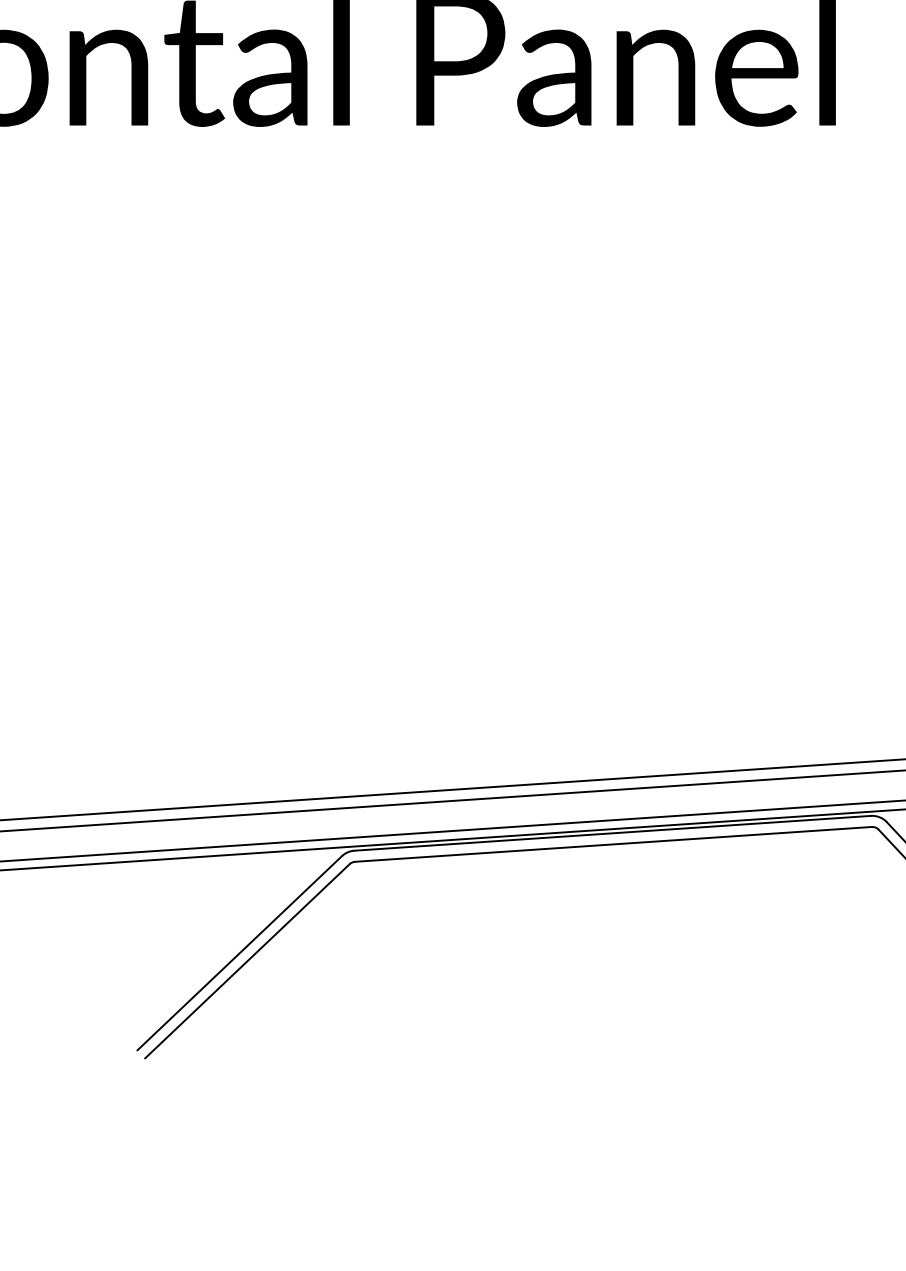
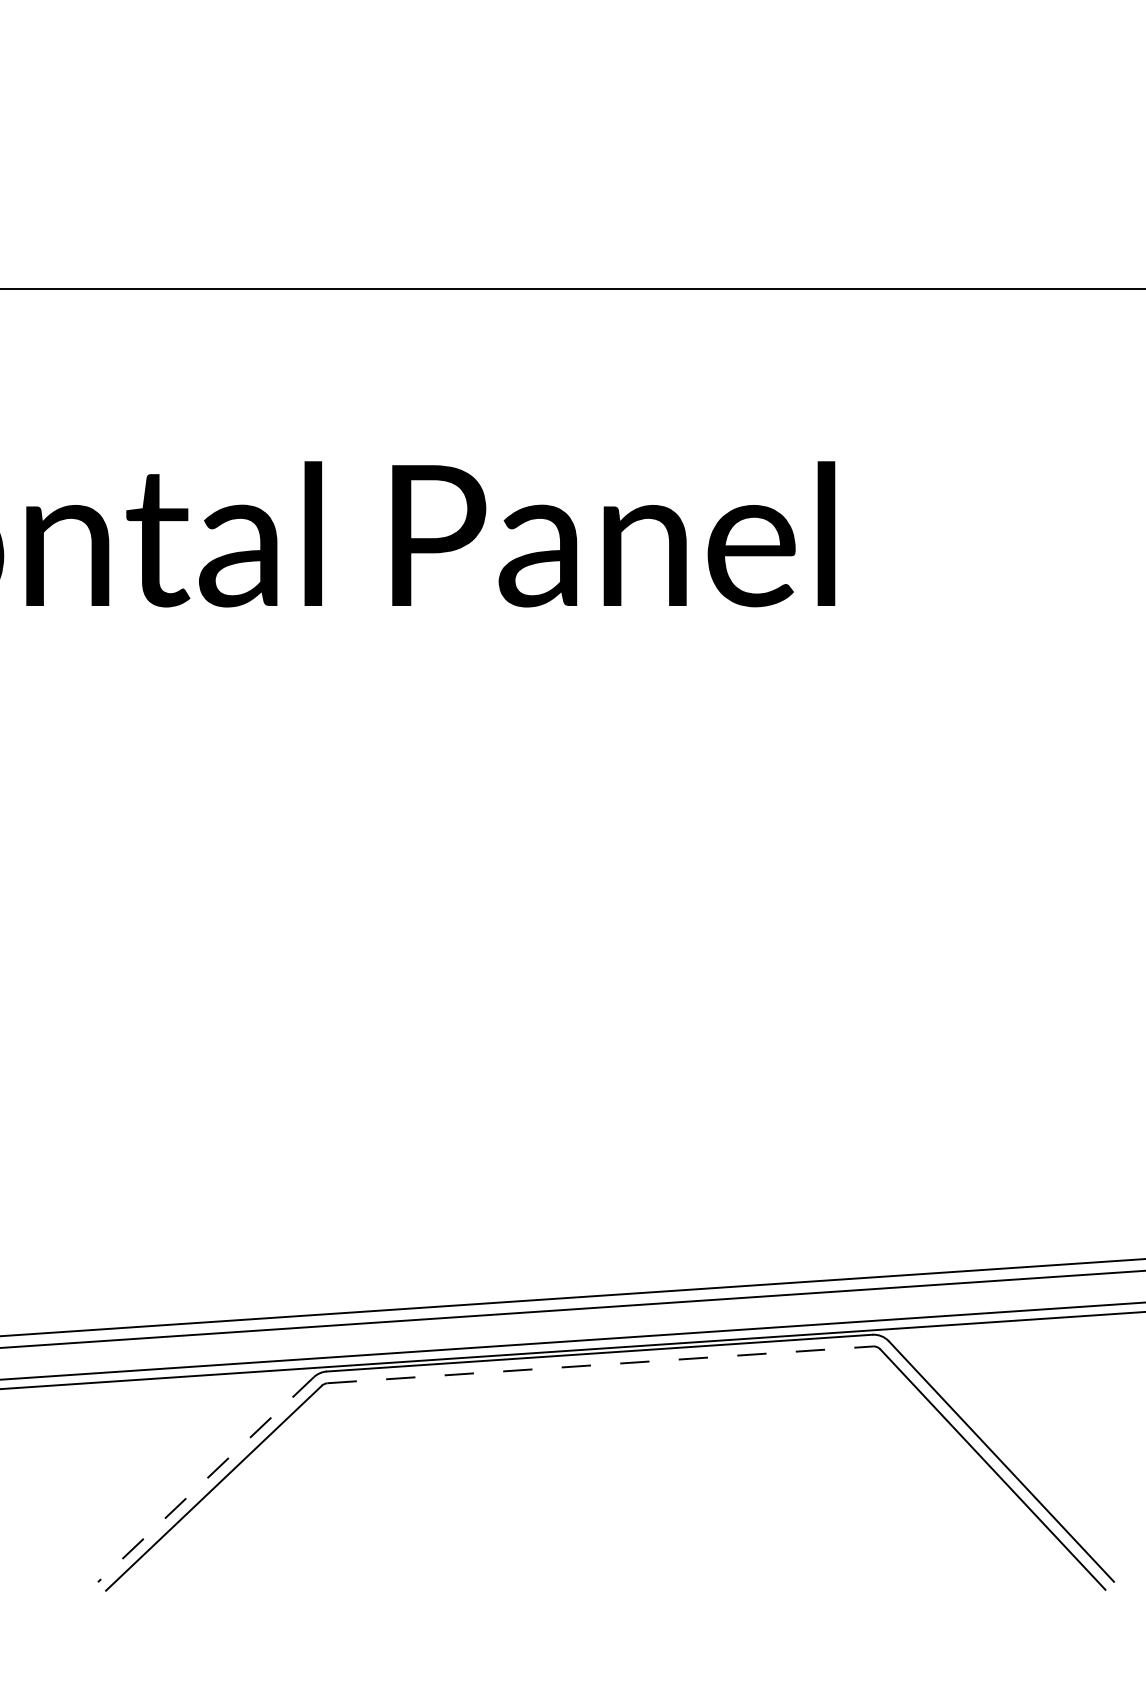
line: (613, 844) -> (600, 1364), solid -> dashed
line: (239, 953) -> (205, 1479), solid -> dashed

